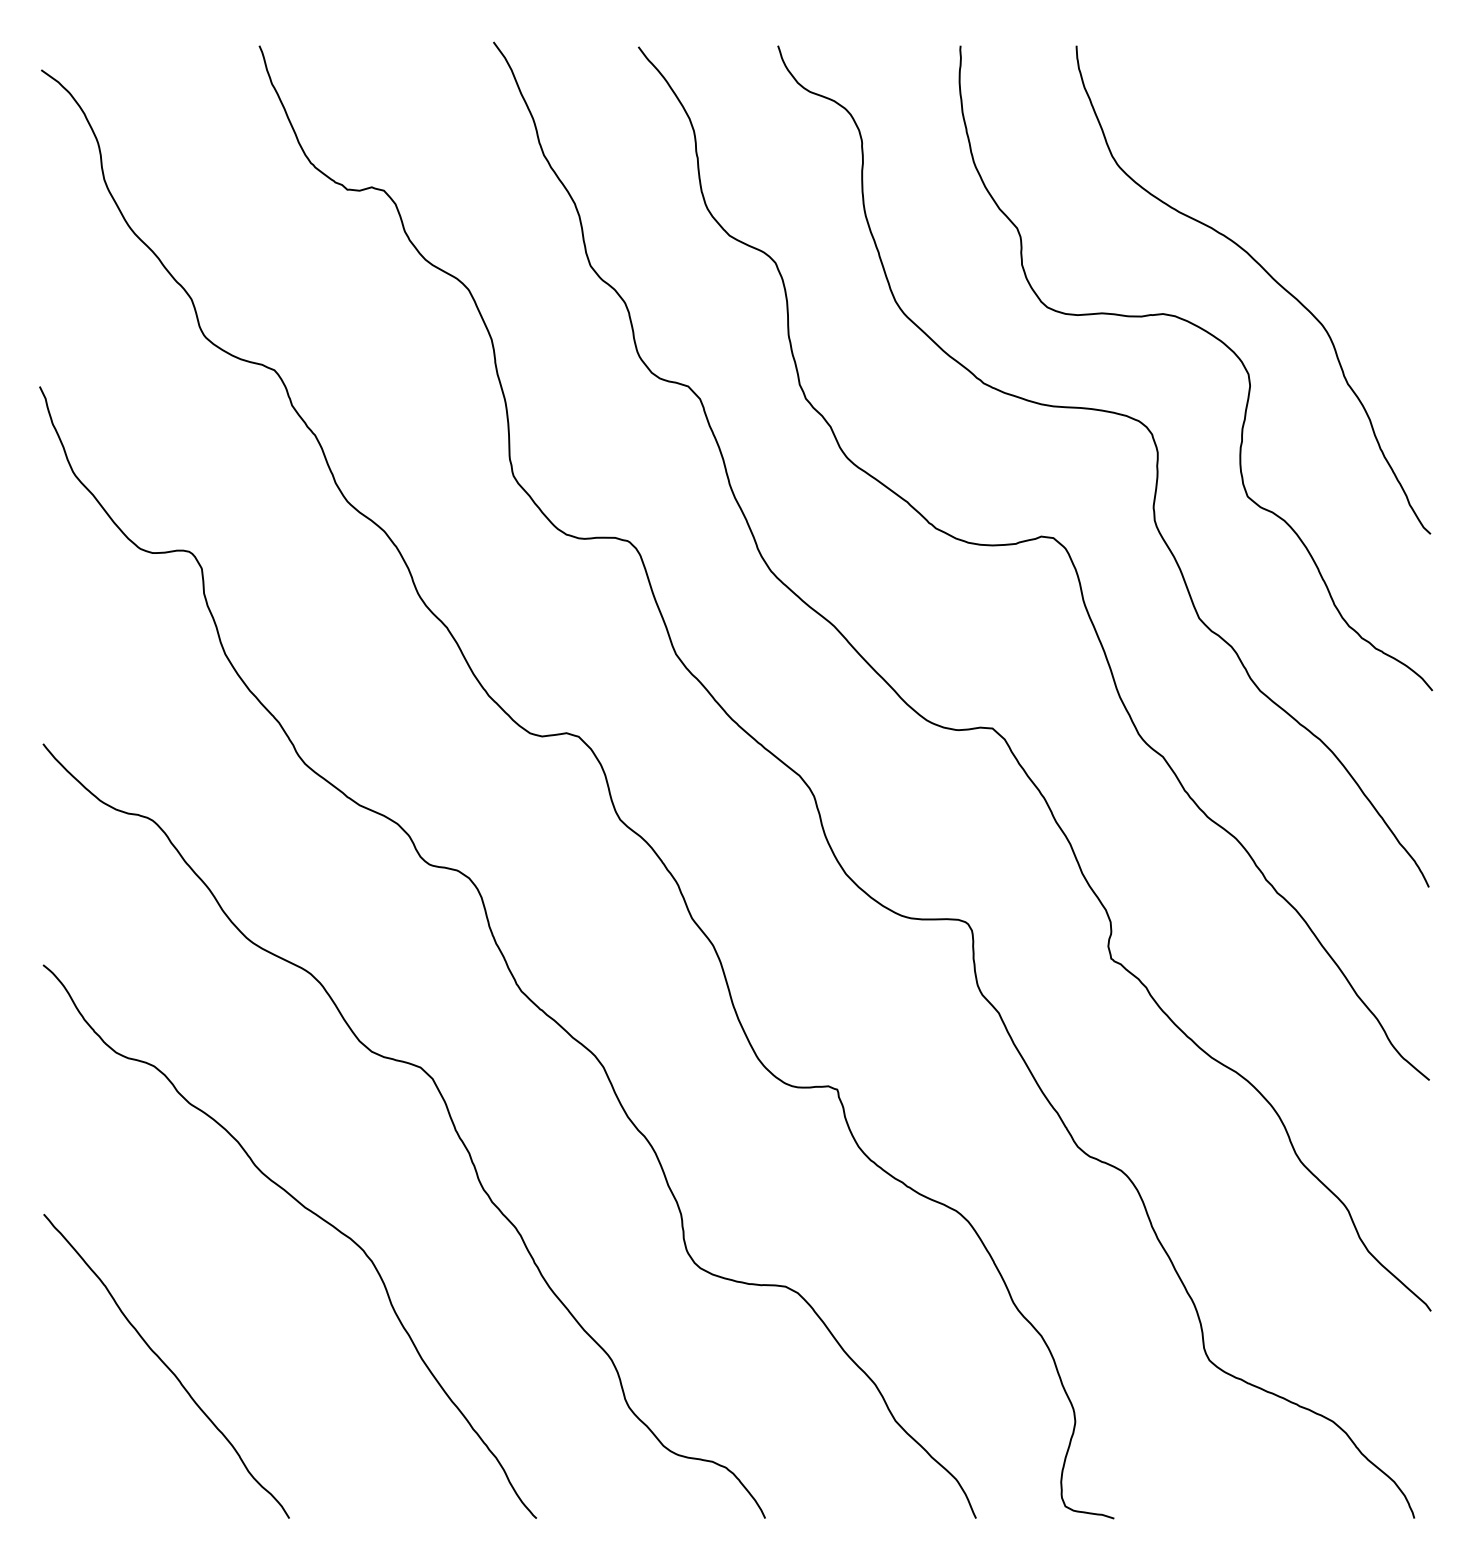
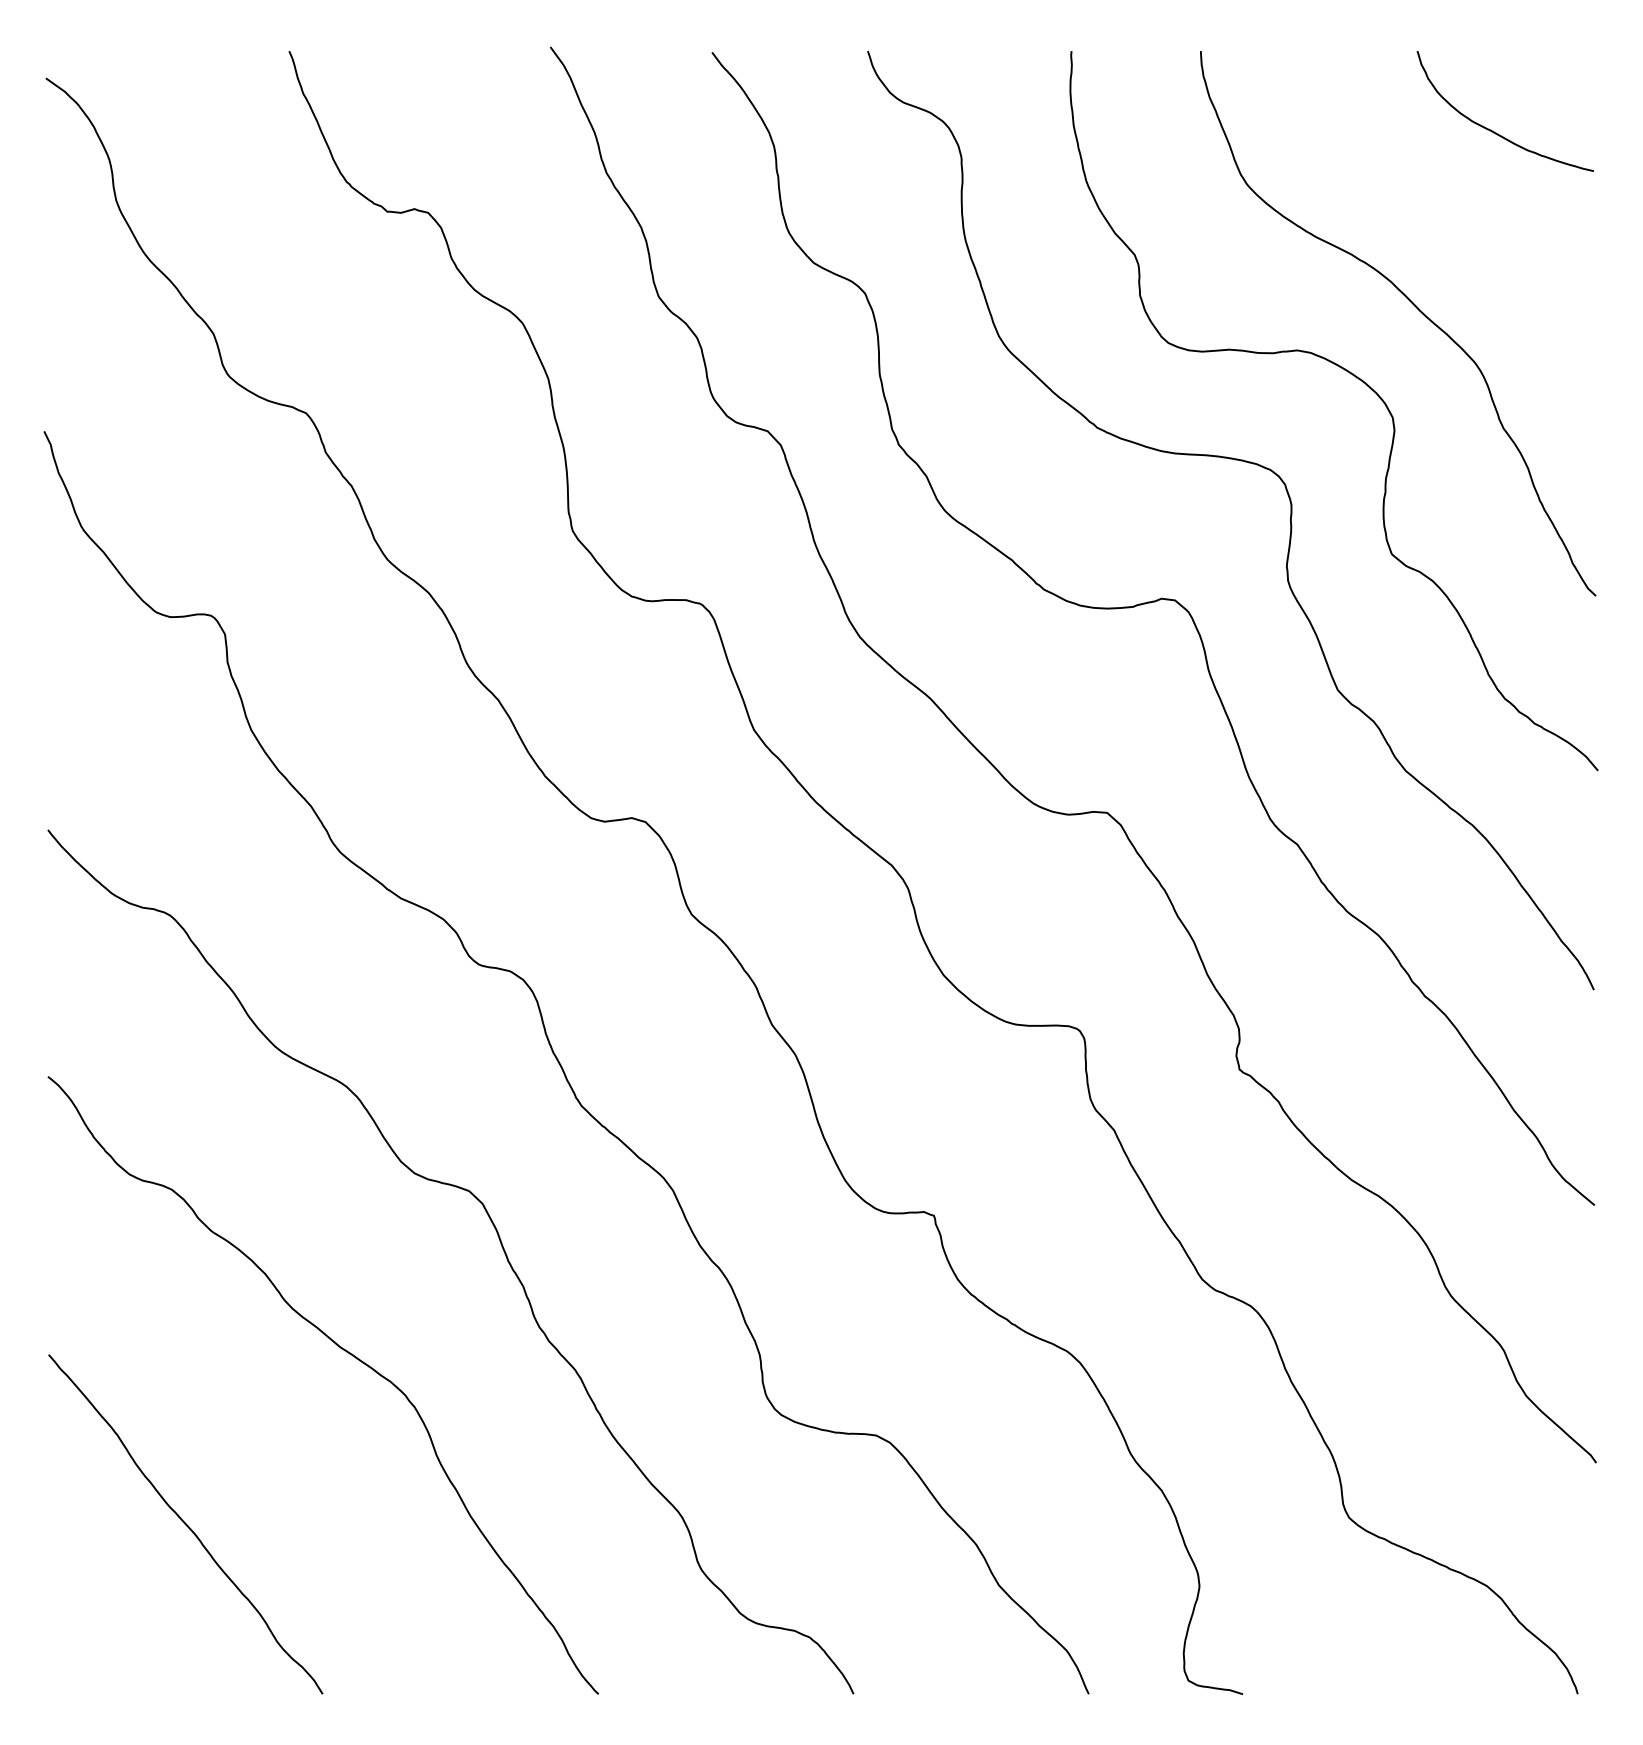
curve: (1339, 117) -> (1494, 131), added

